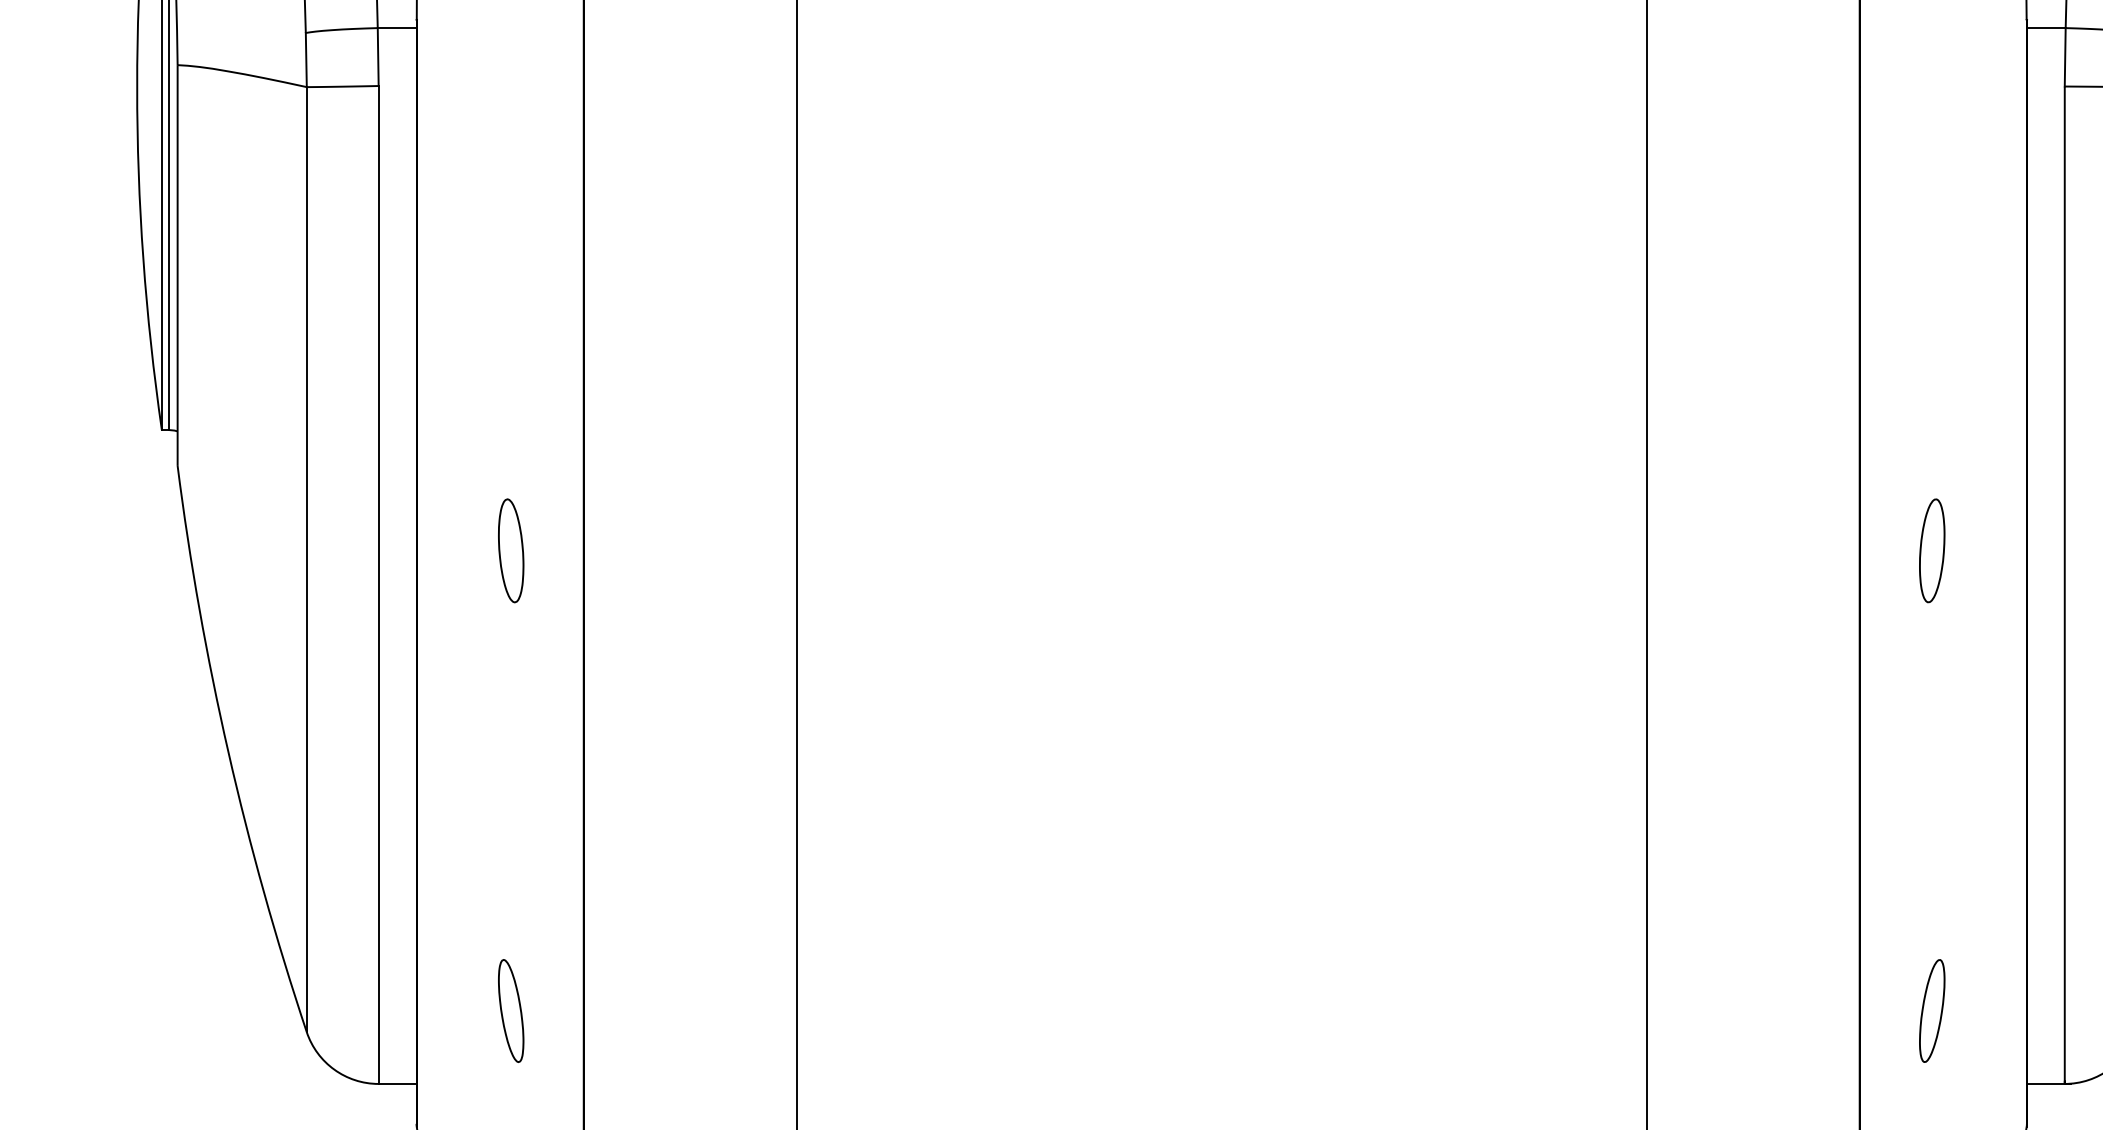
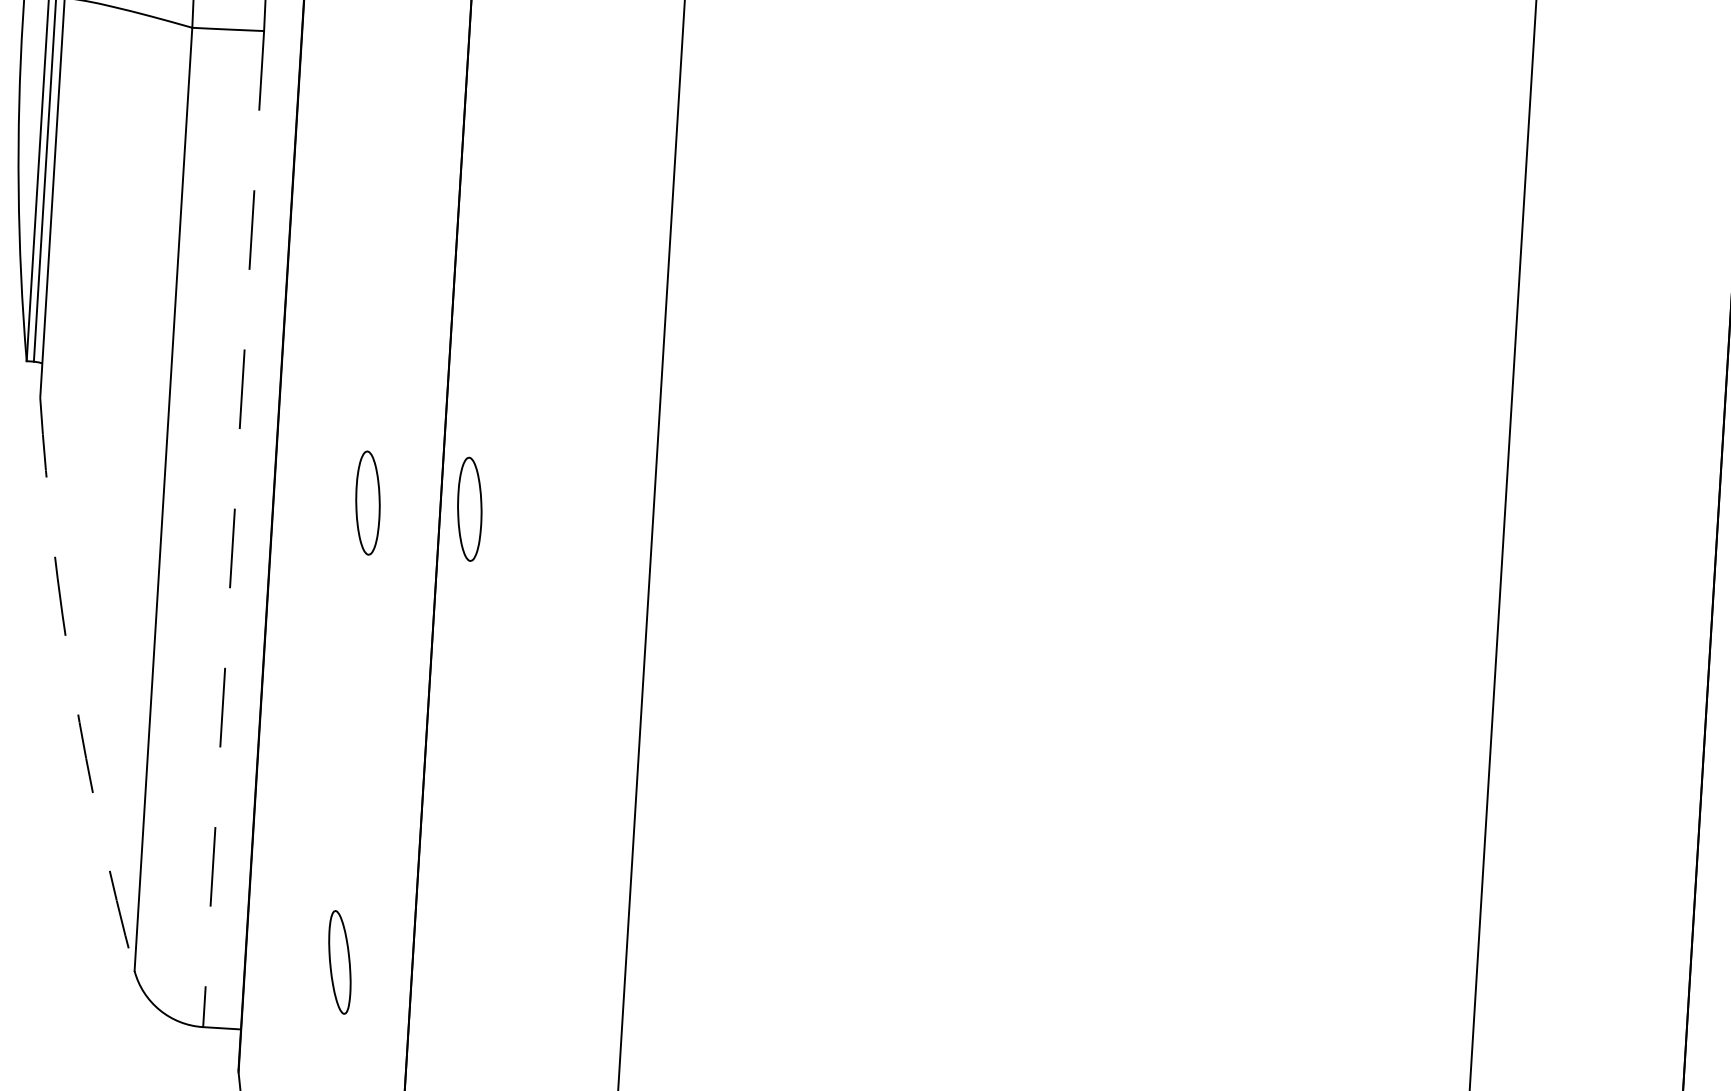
part: (613, 550) -> (470, 509), added
line: (378, 584) -> (233, 528), solid -> dashed
arc: (228, 752) -> (73, 687), solid -> dashed

